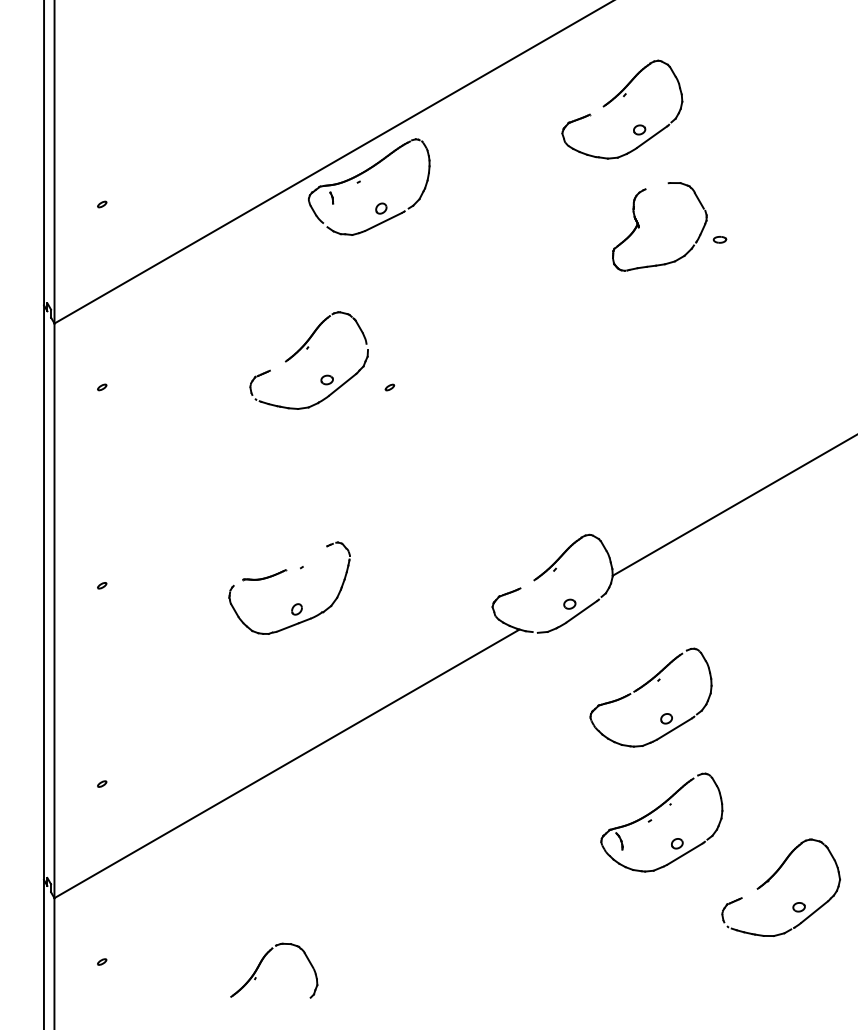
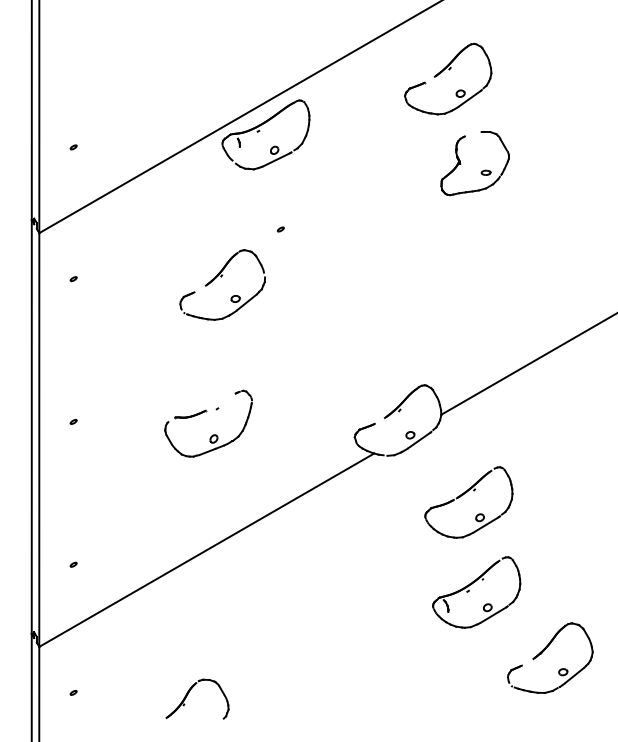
part: (719, 239) -> (485, 172), moved
part: (307, 349) -> (221, 277), moved
part: (389, 387) -> (280, 229), moved
part: (769, 881) -> (541, 653), moved

